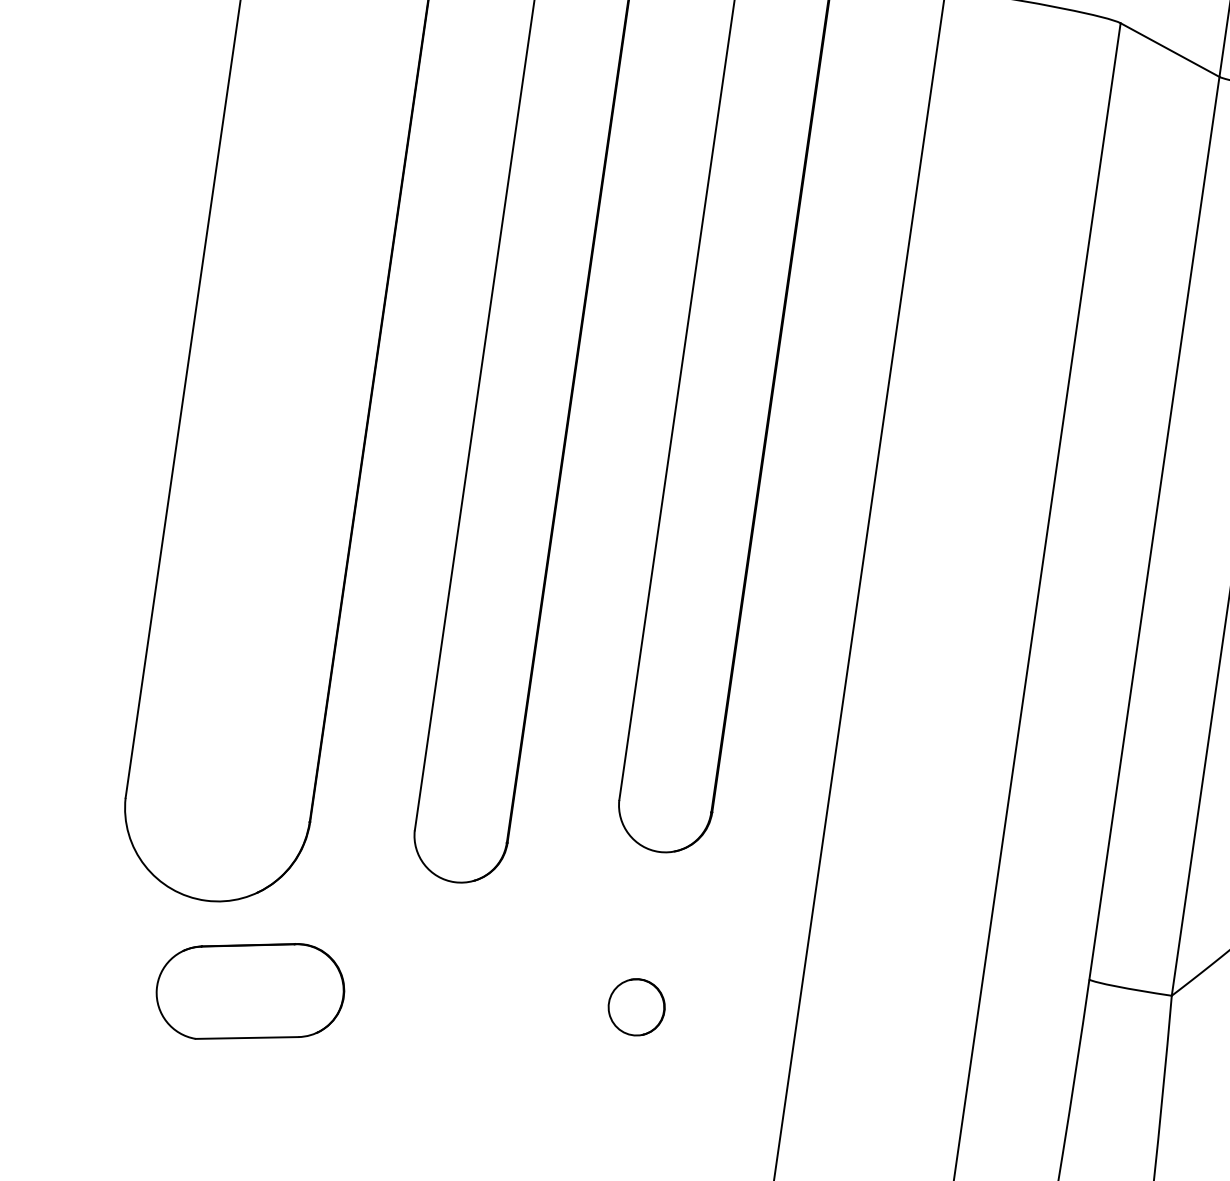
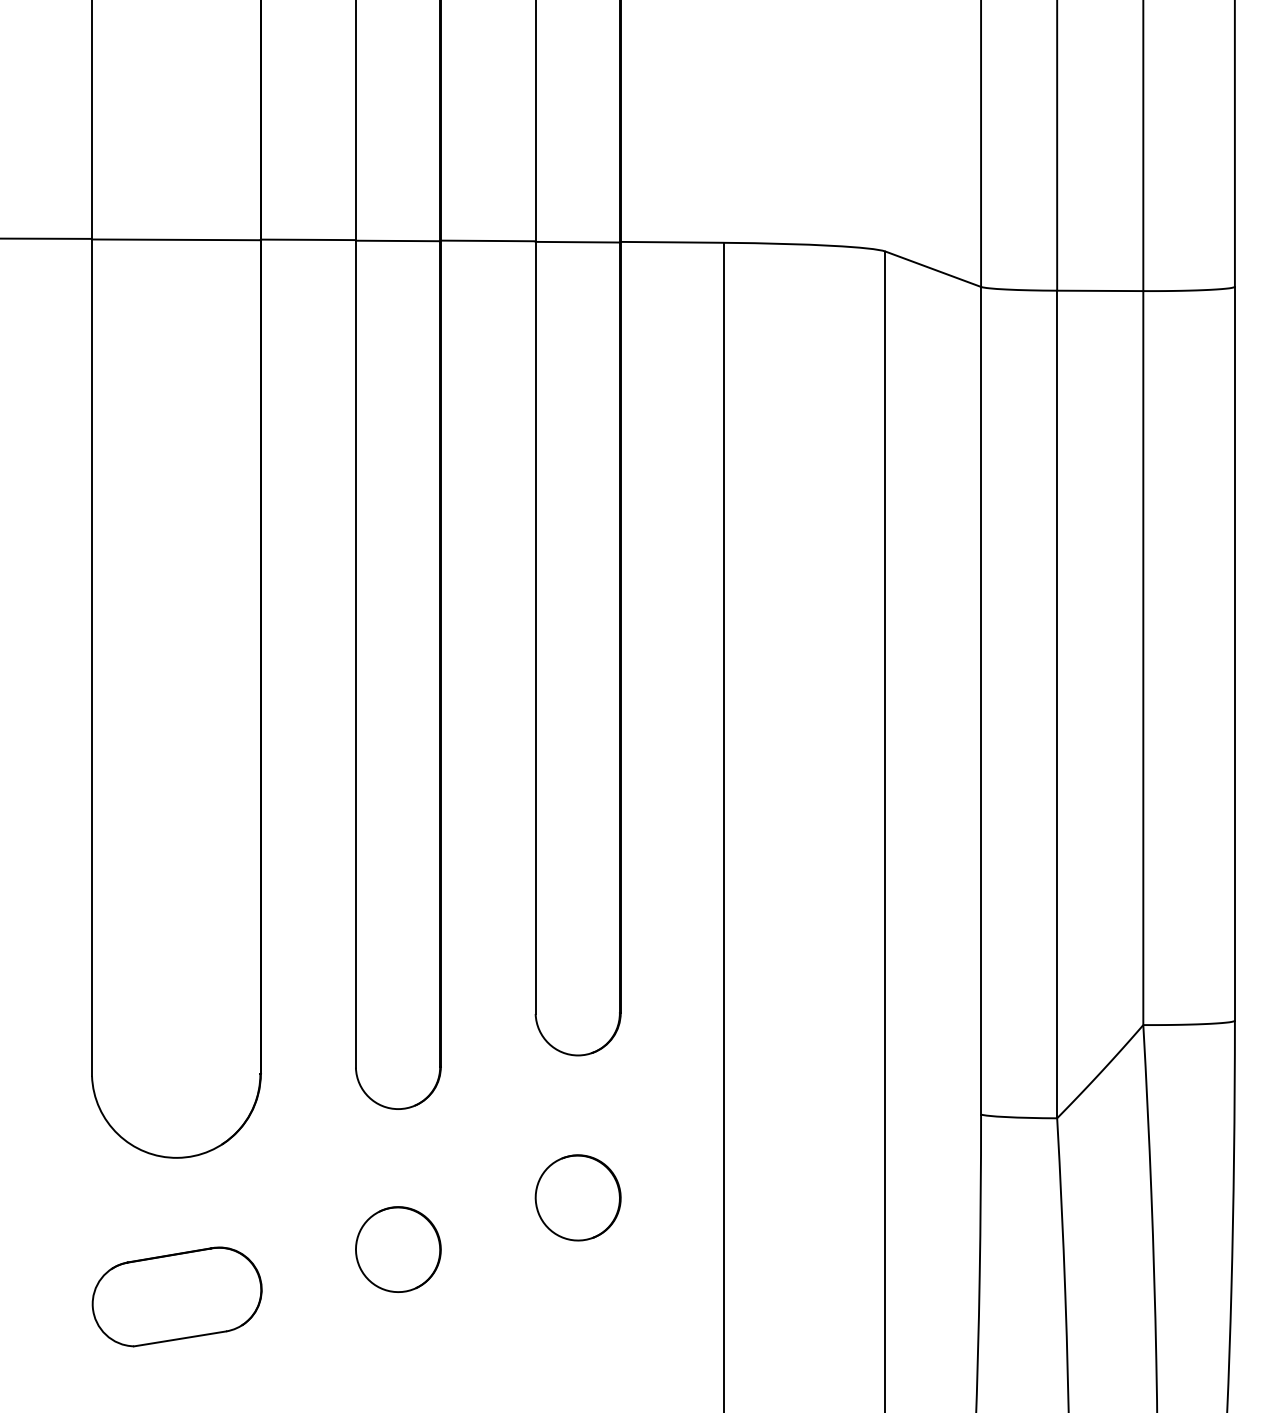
part: (249, 991) -> (176, 1296), moved
part: (636, 1006) -> (577, 1197), size x1.67
part: (432, 1035) -> (398, 1249), added

